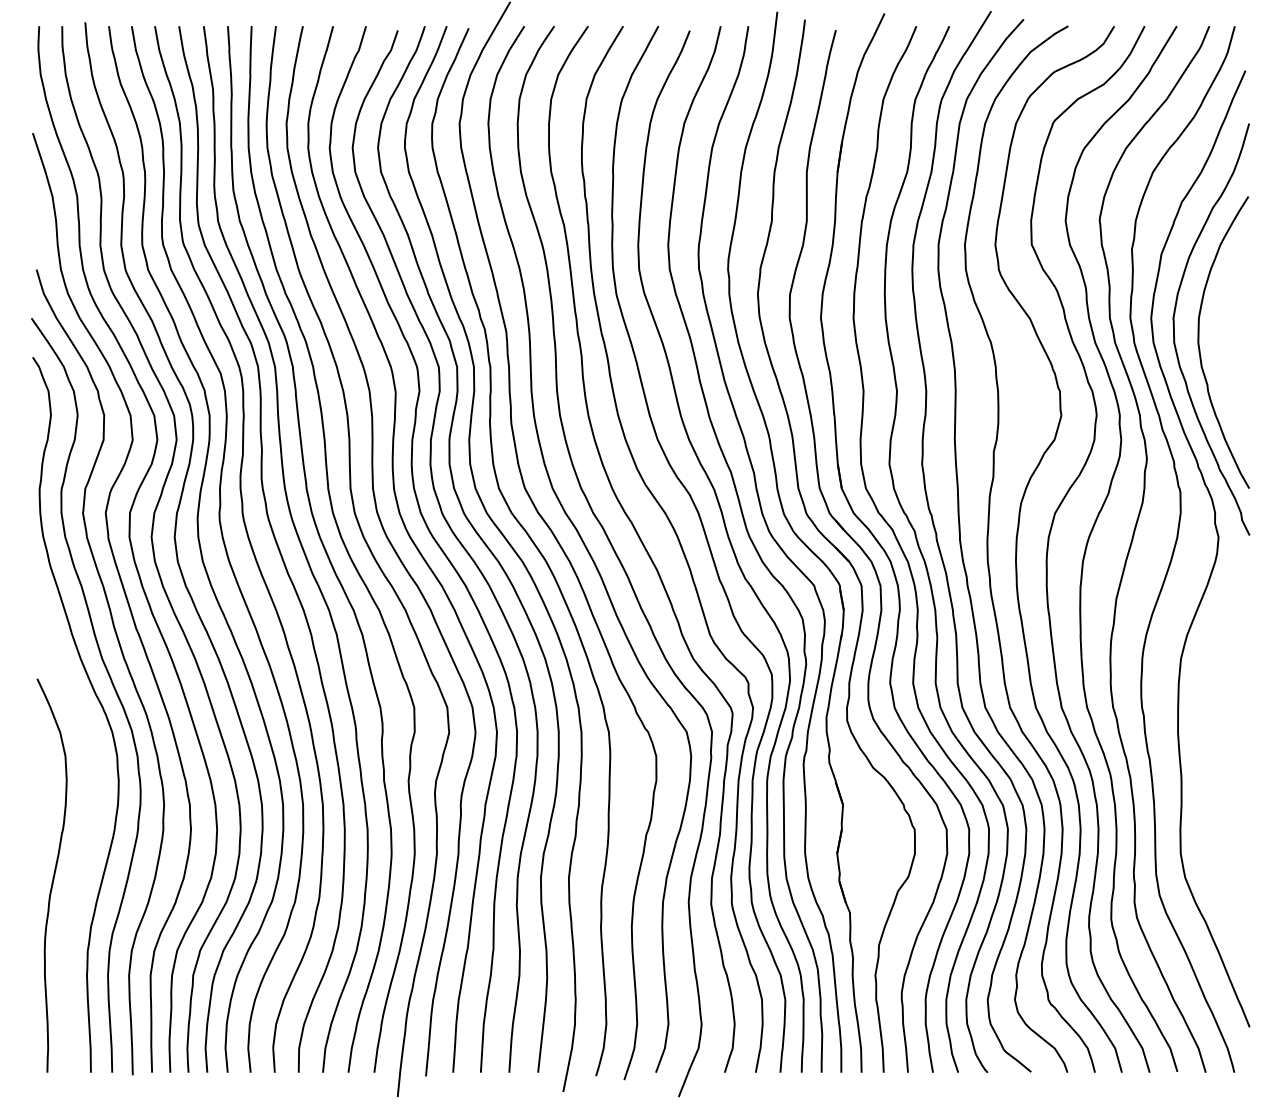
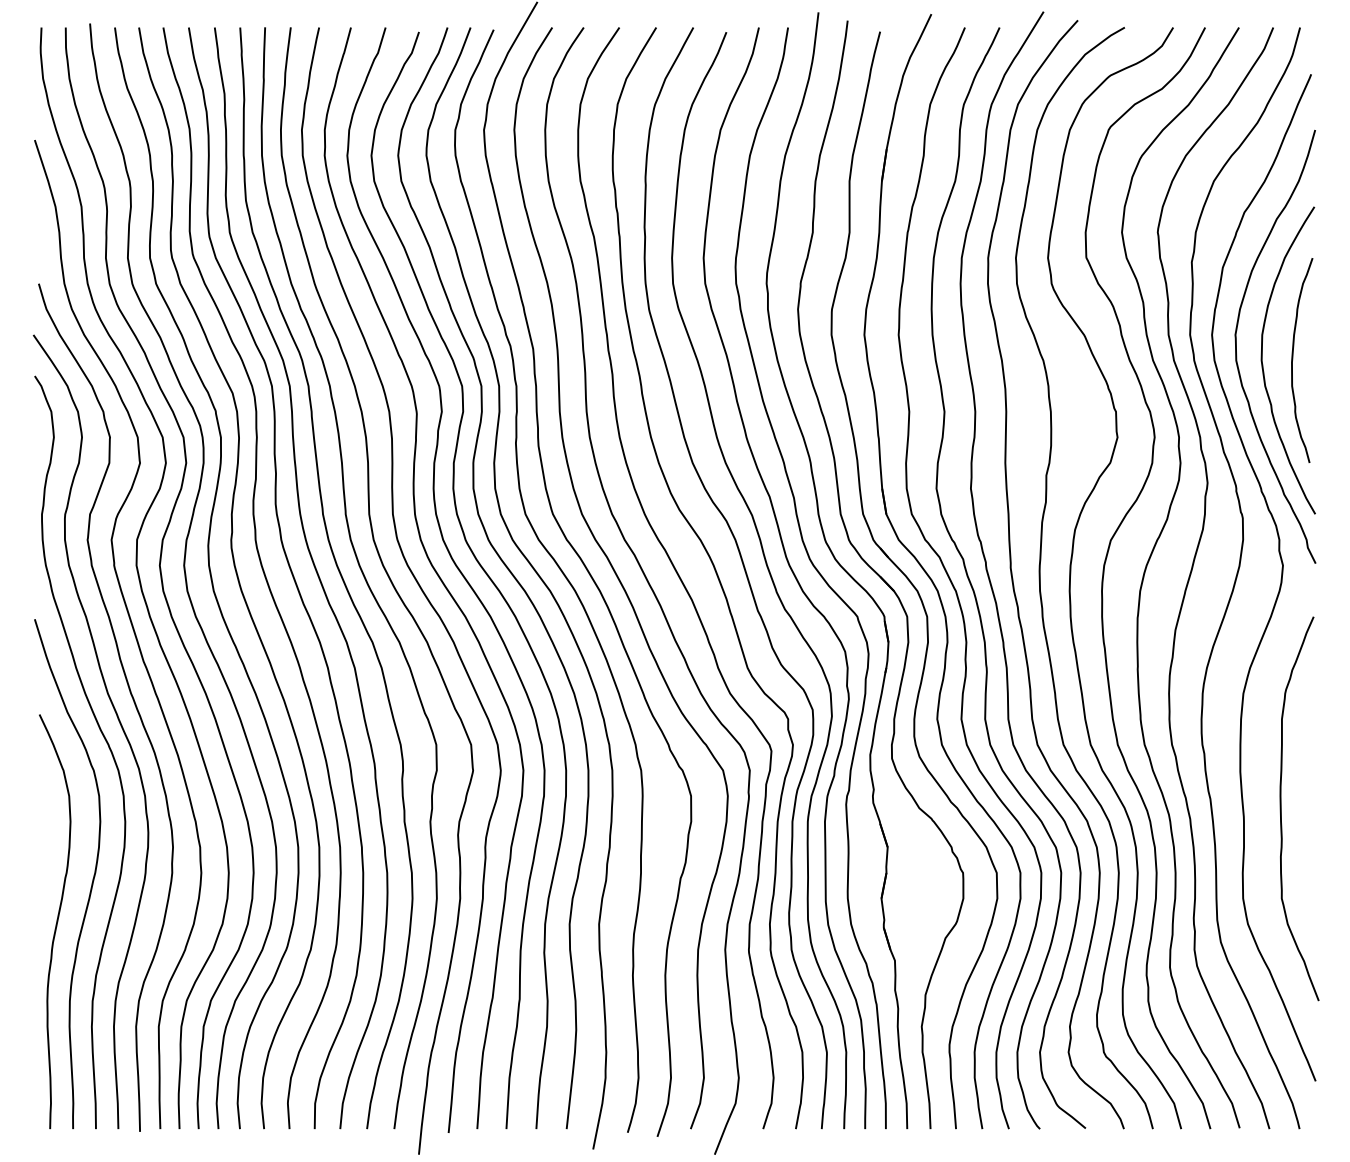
curve: (1228, 341) -> (1293, 359), added
curve: (1217, 768) -> (1281, 808), added
curve: (87, 834) -> (92, 878), added

